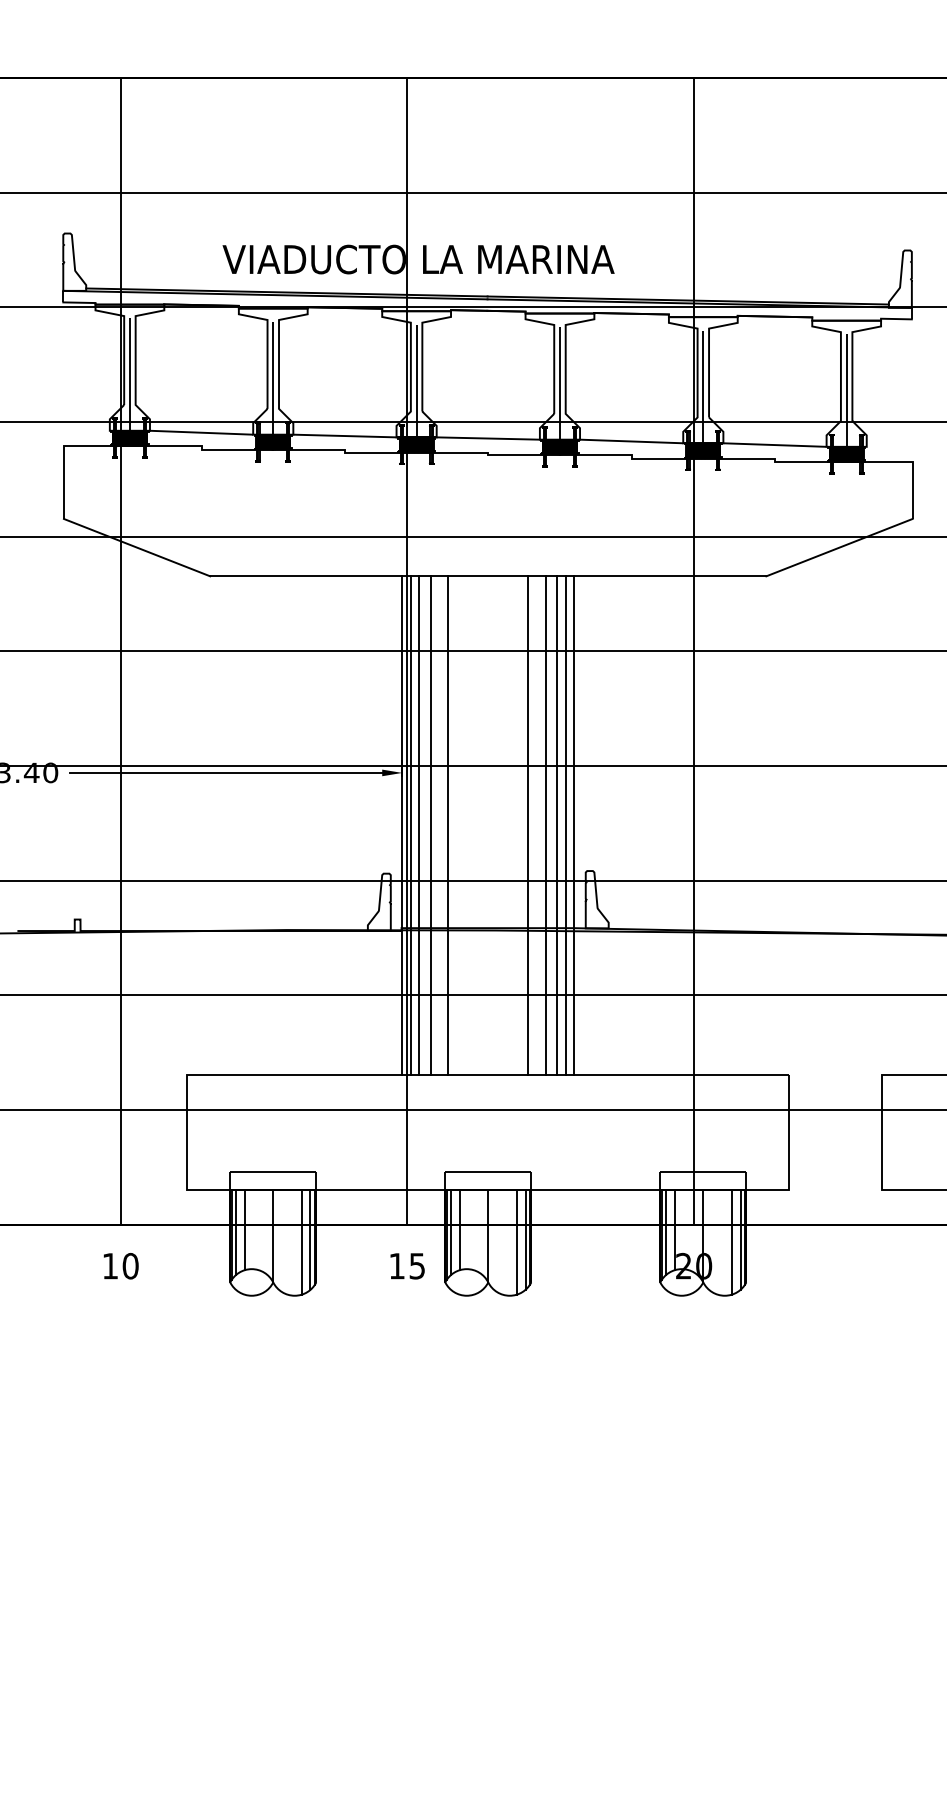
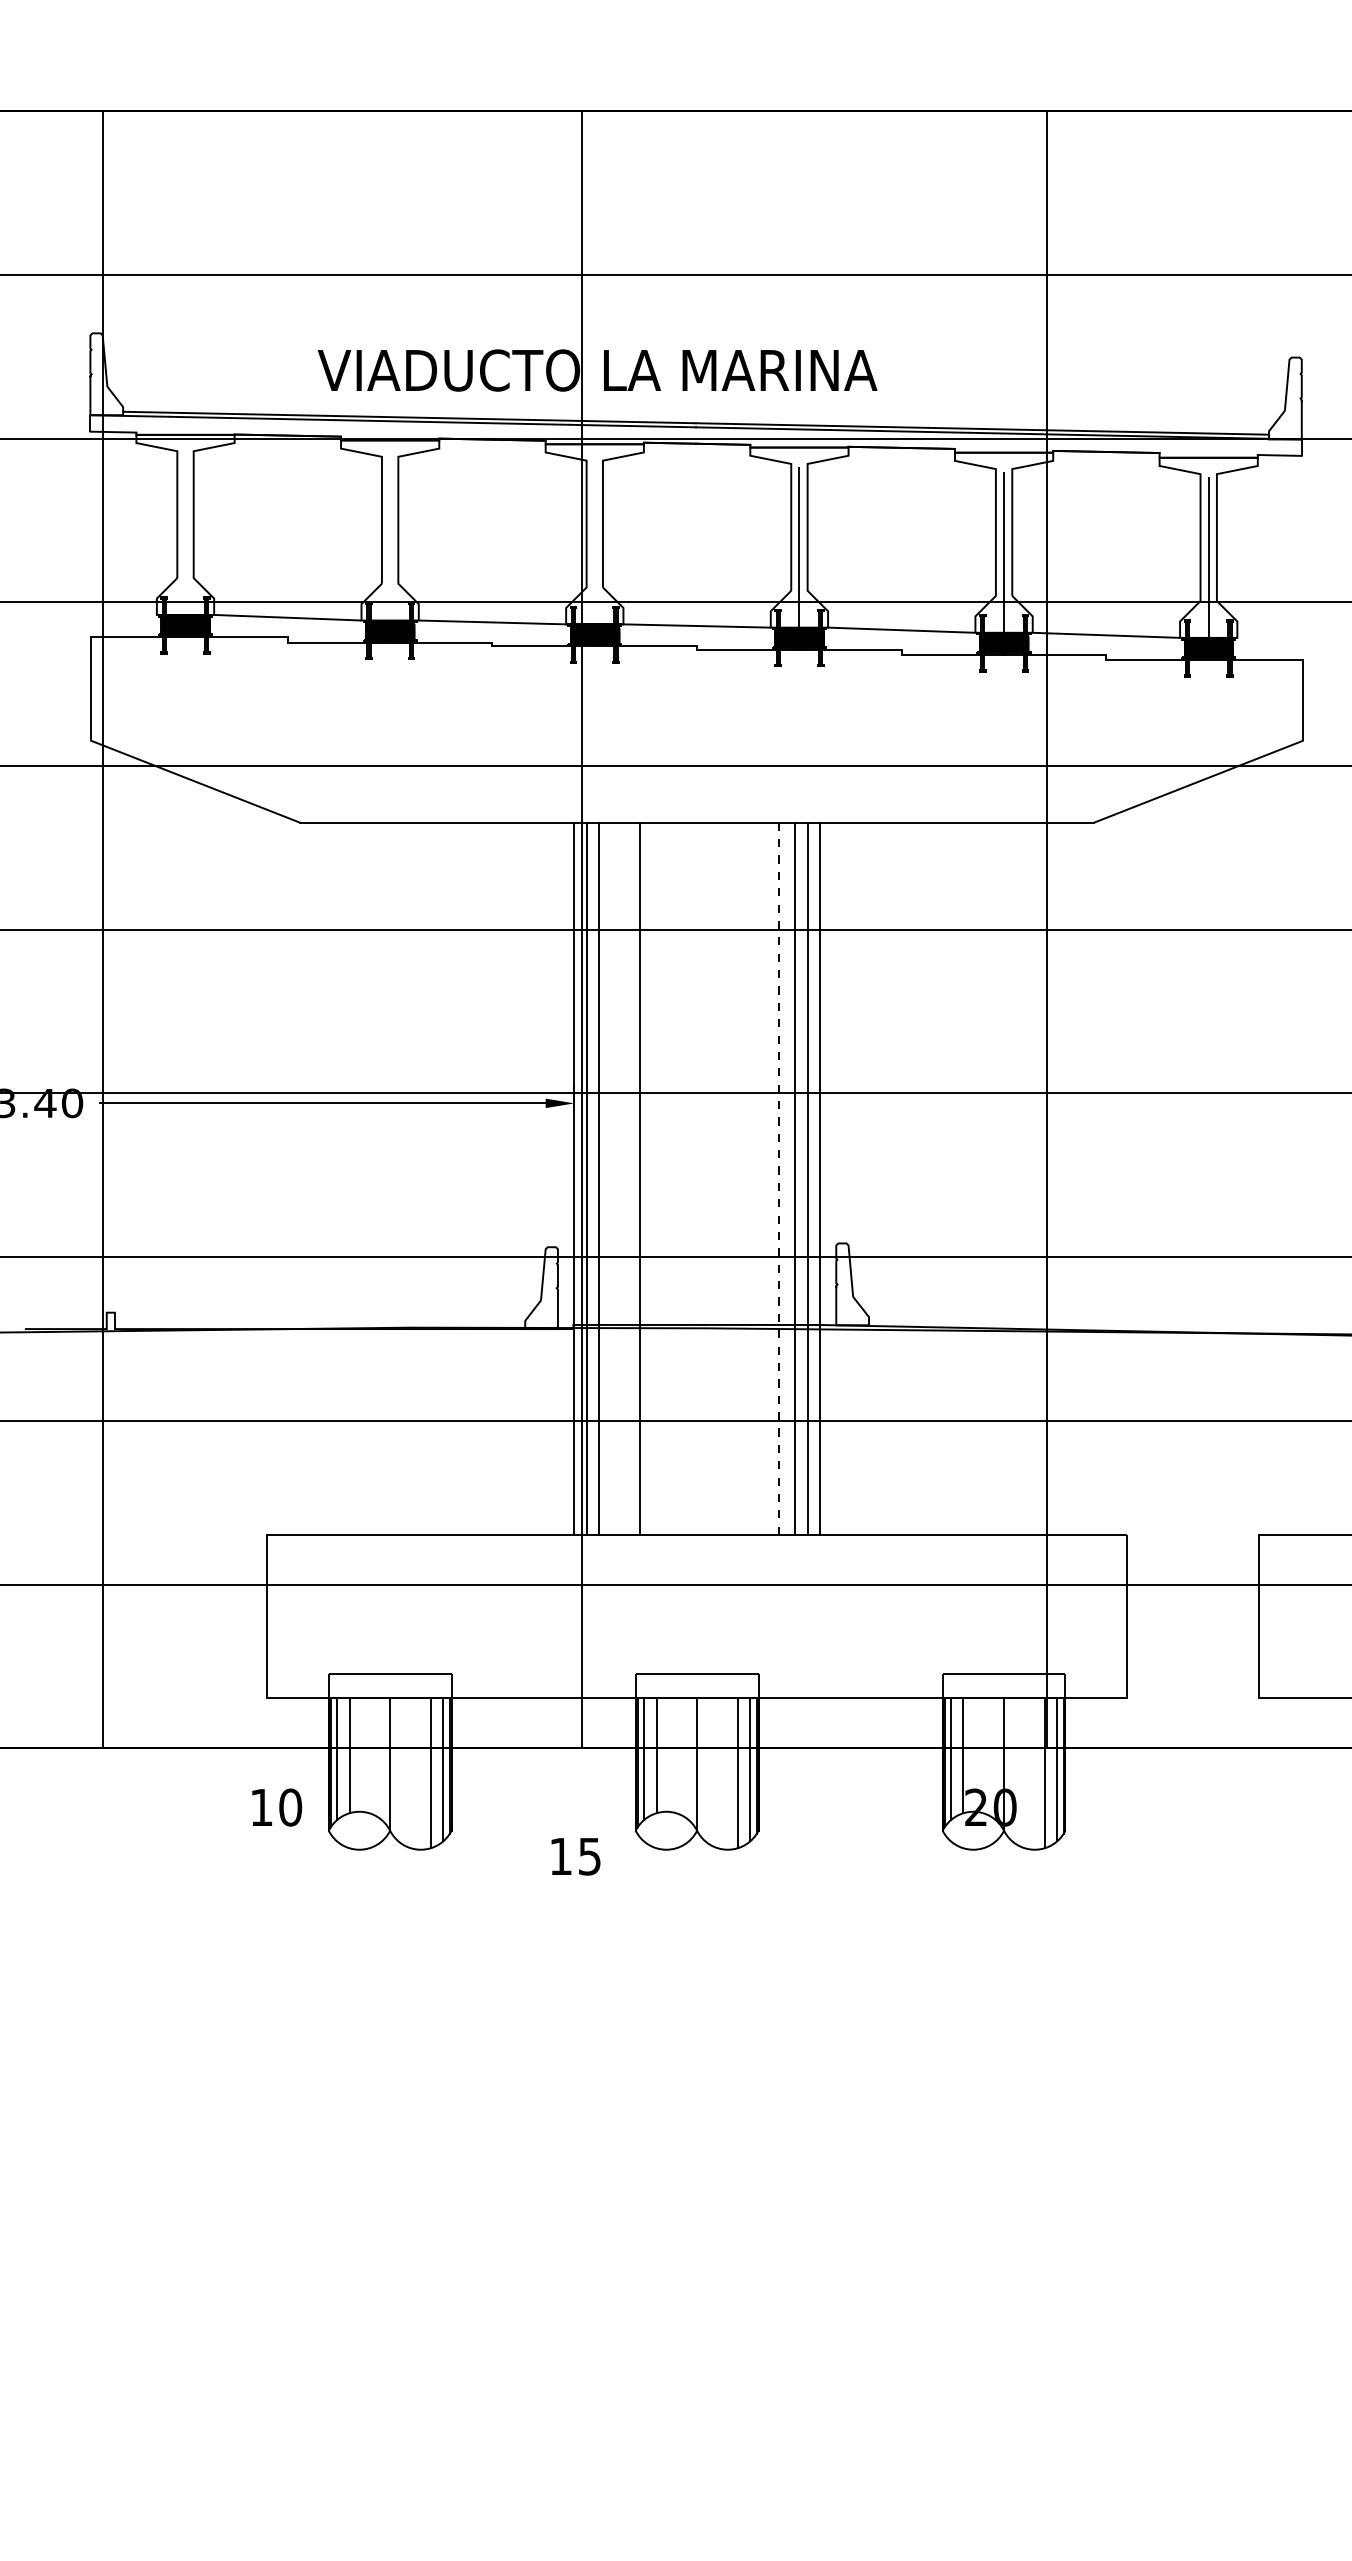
line: (129, 381) -> (185, 544), removed
line: (273, 384) -> (390, 549), removed
line: (416, 387) -> (594, 553), removed
line: (120, 651) -> (103, 929), moved
line: (693, 651) -> (1046, 929), moved
line: (431, 825) -> (615, 1178), removed
line: (528, 825) -> (754, 1178), removed
line: (545, 825) -> (778, 1178), solid -> dashed
text: (121, 1266) -> (277, 1807), moved
text: (407, 1266) -> (575, 1856), moved

